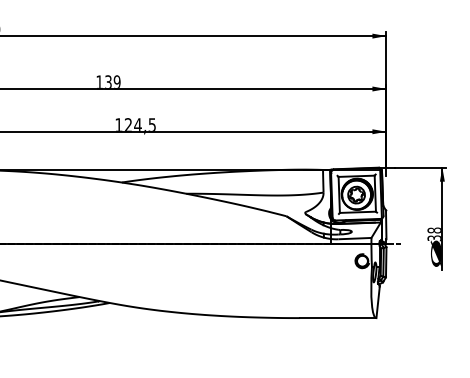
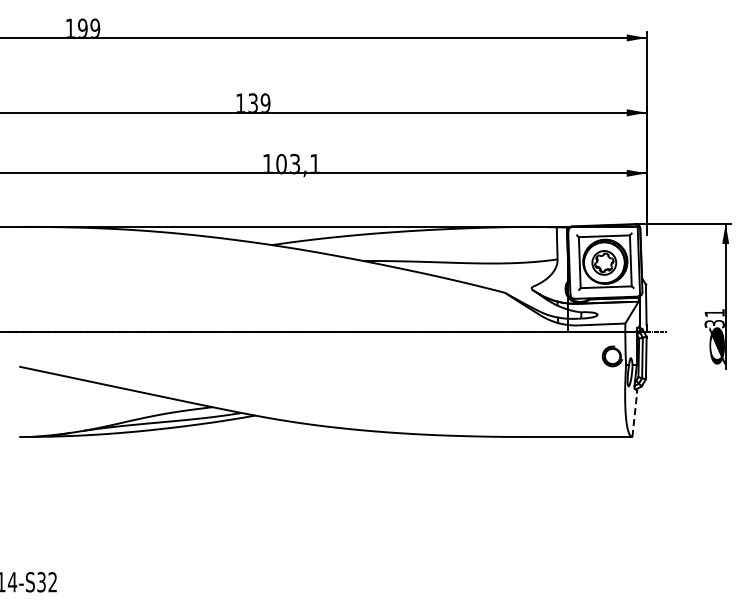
text: (140, 124) -> (298, 163), 124,5 -> 103,1
text: (434, 230) -> (714, 312), 38 -> 31
line: (377, 302) -> (634, 414), solid -> dashed

